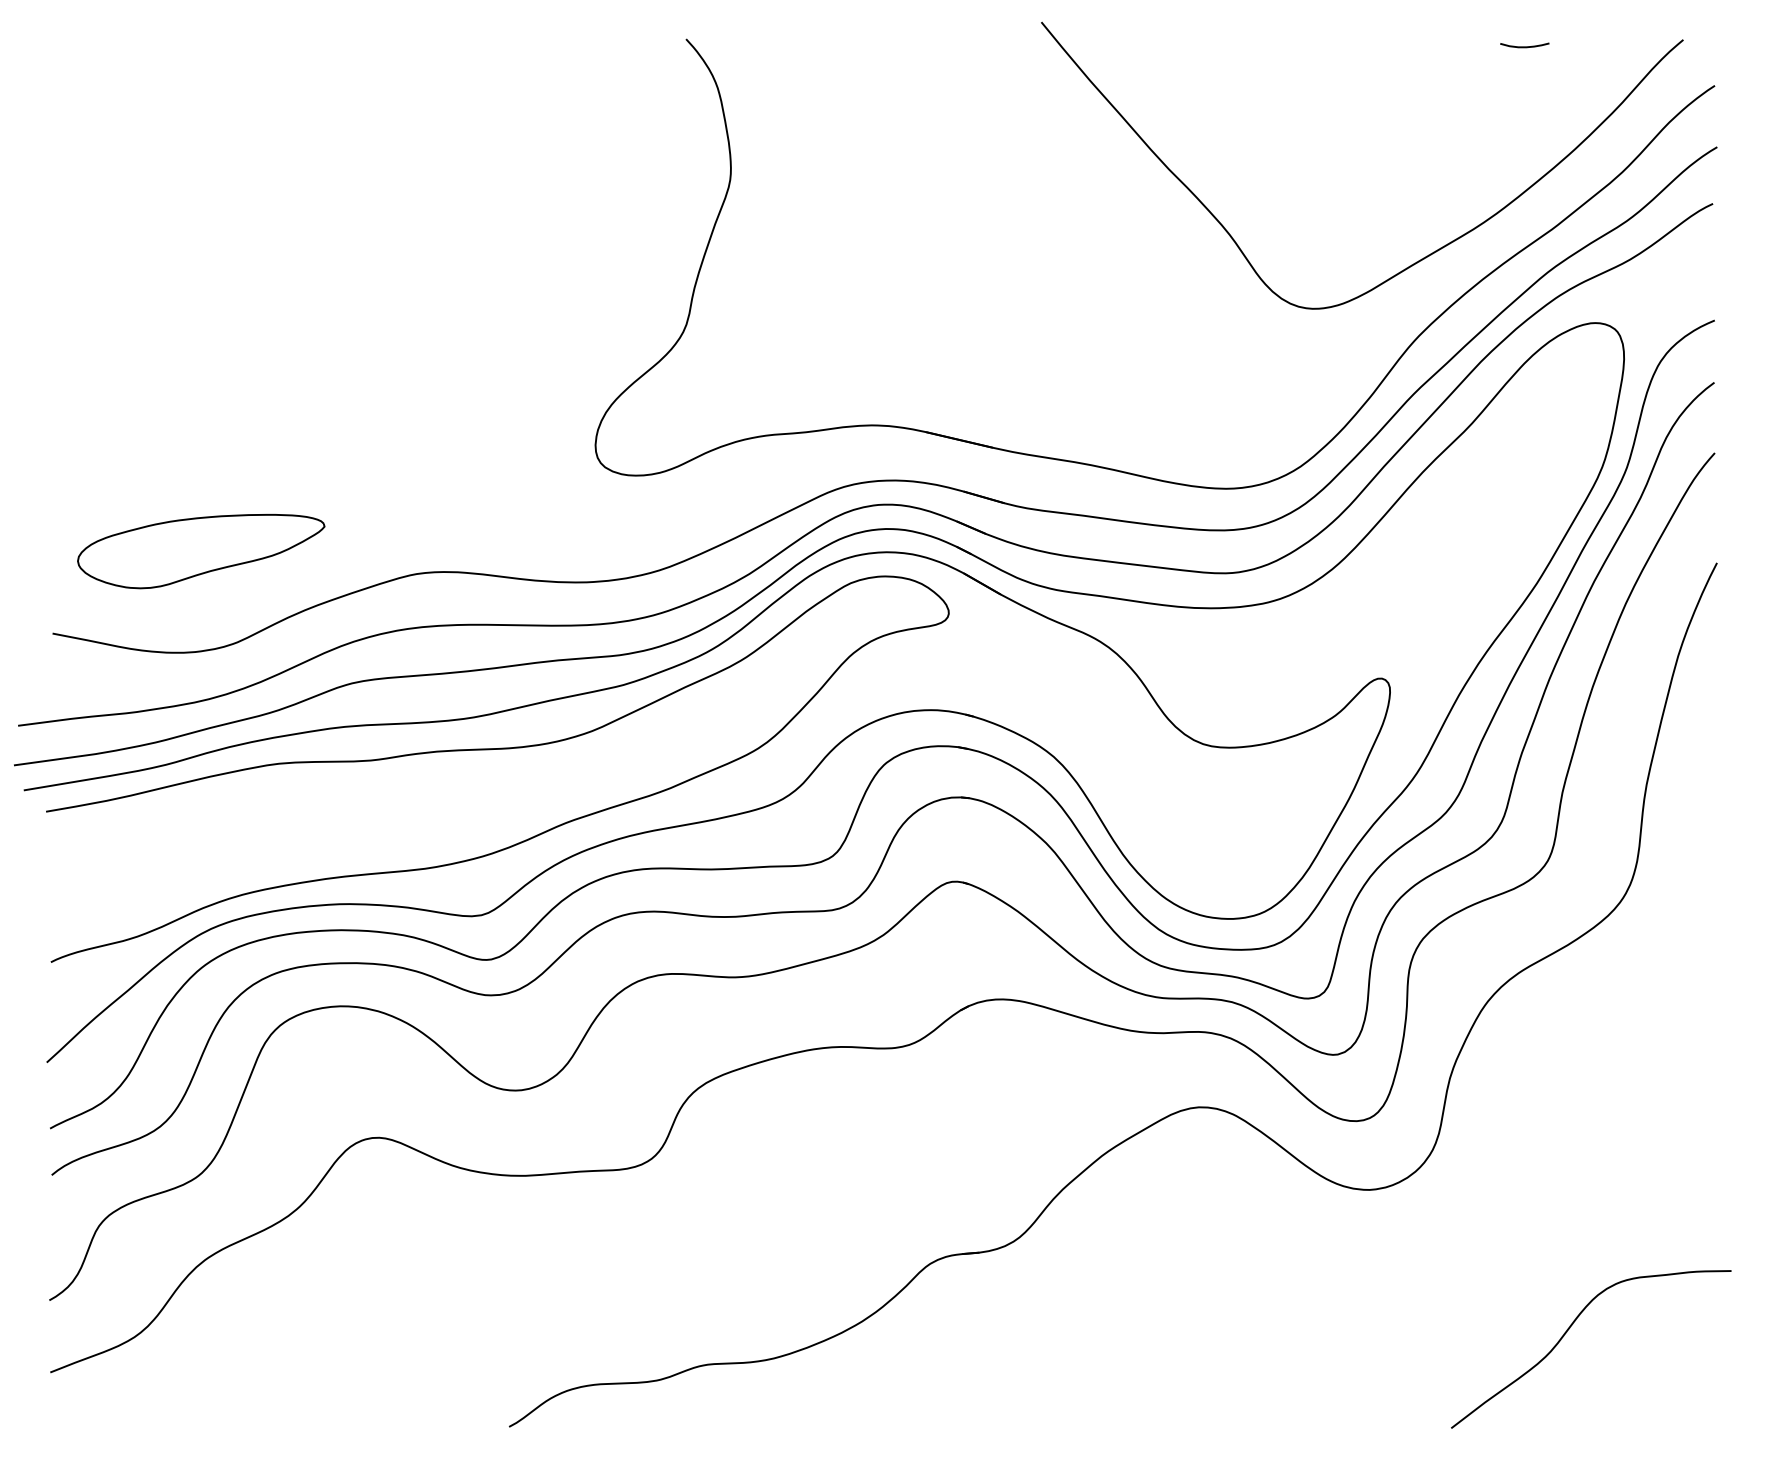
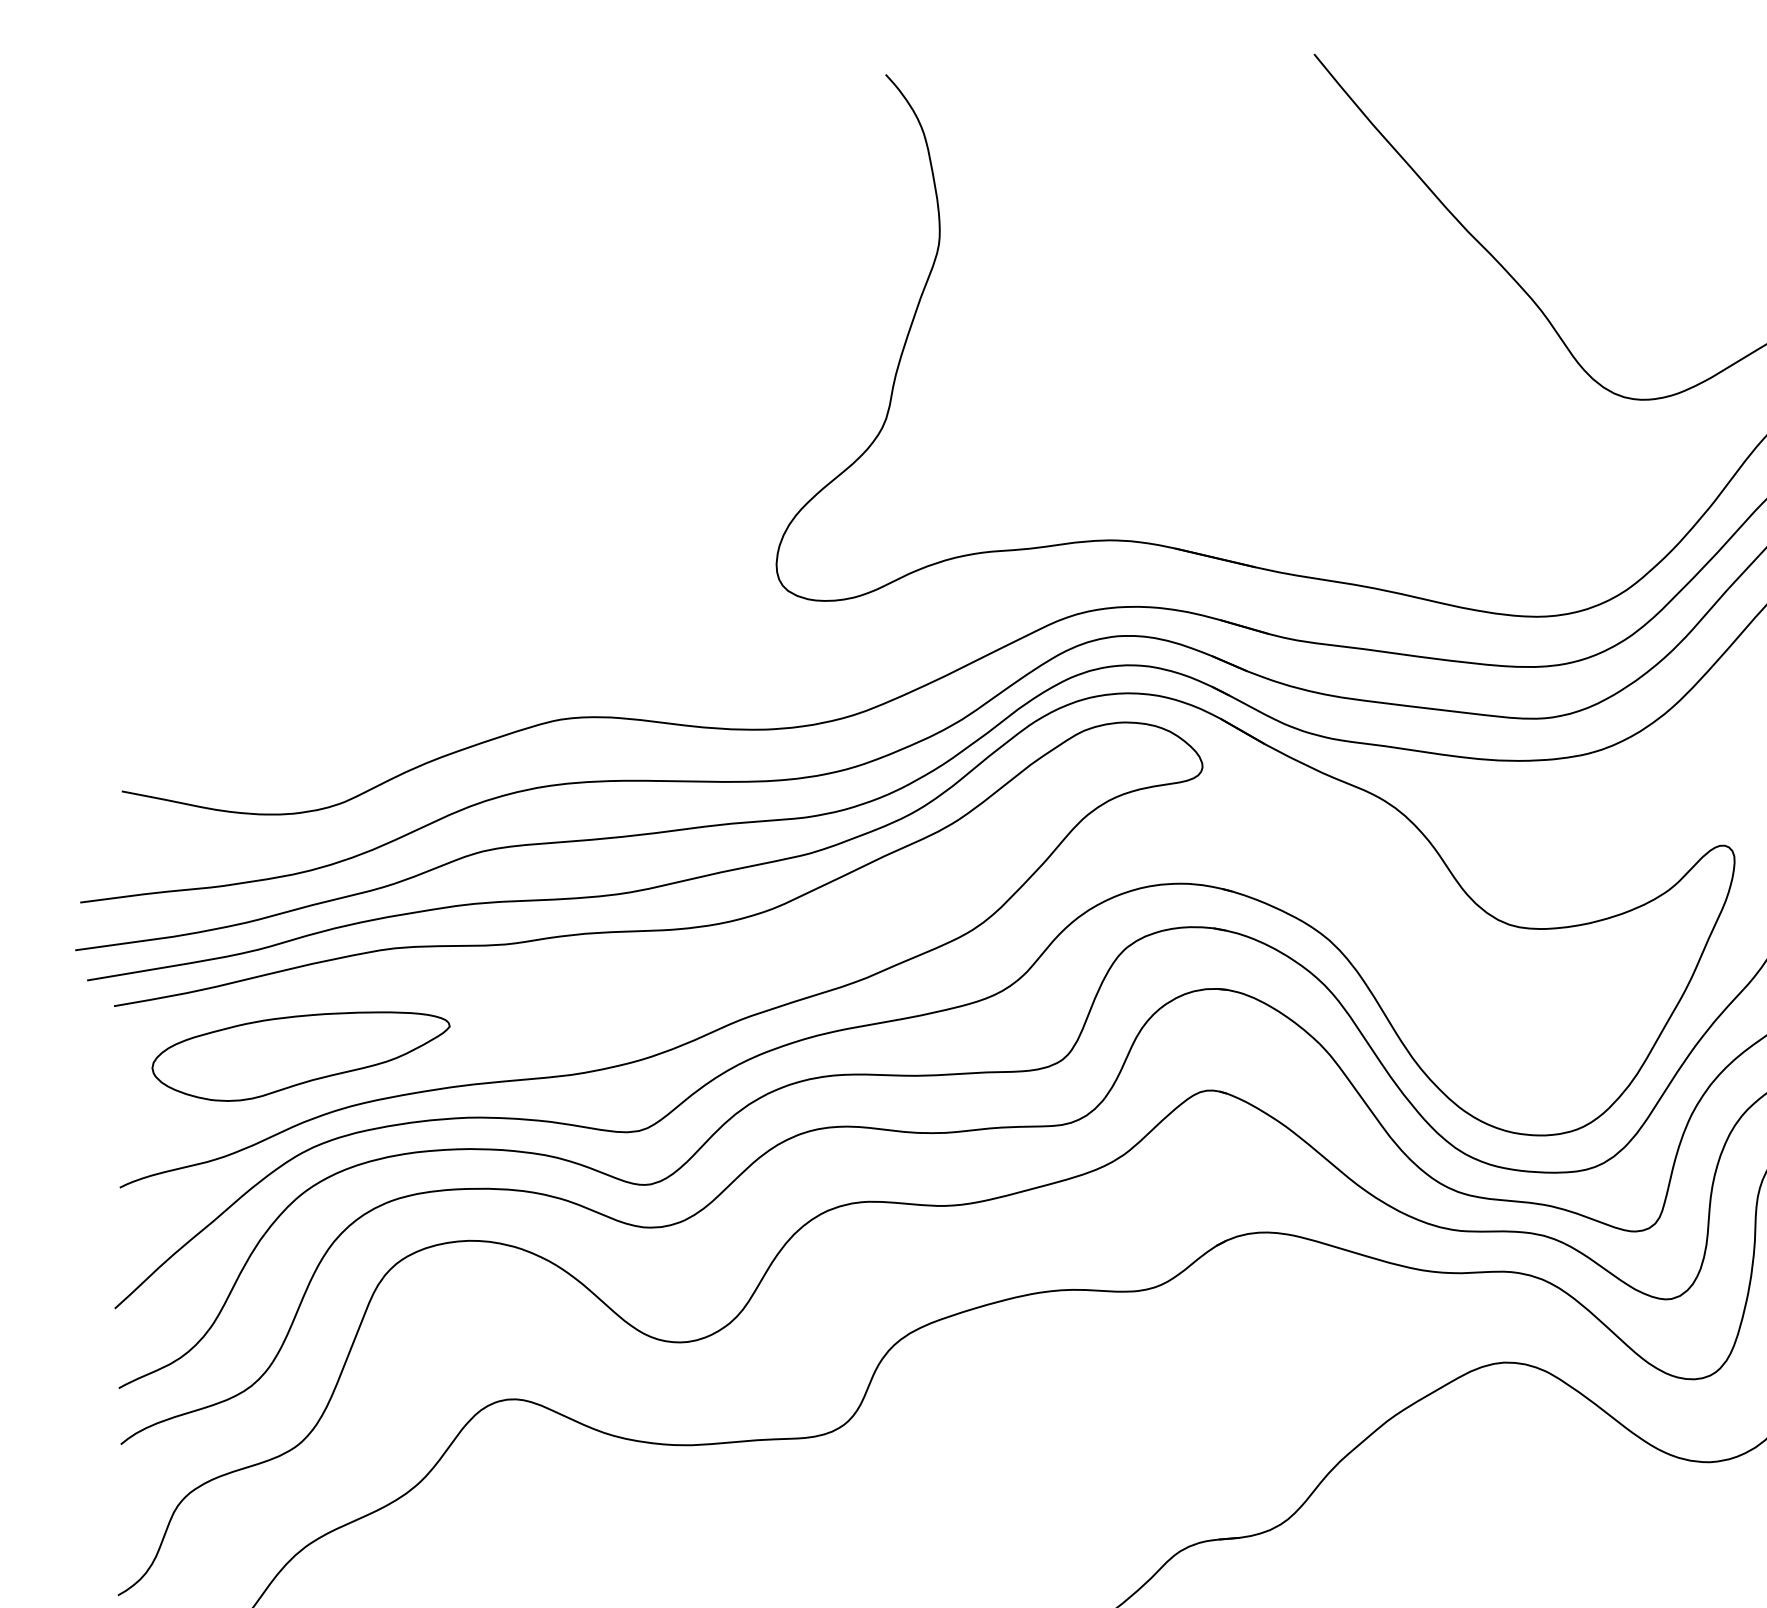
part: (201, 551) -> (301, 1056), moved

